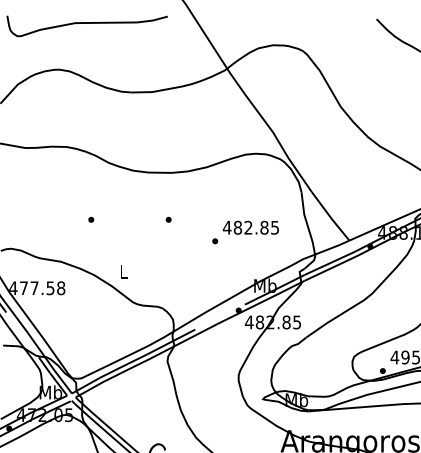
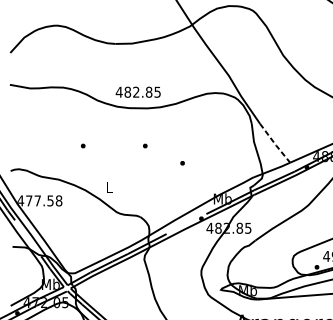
line: (330, 217) -> (275, 144), solid -> dashed
text: (250, 227) -> (137, 92), moved

